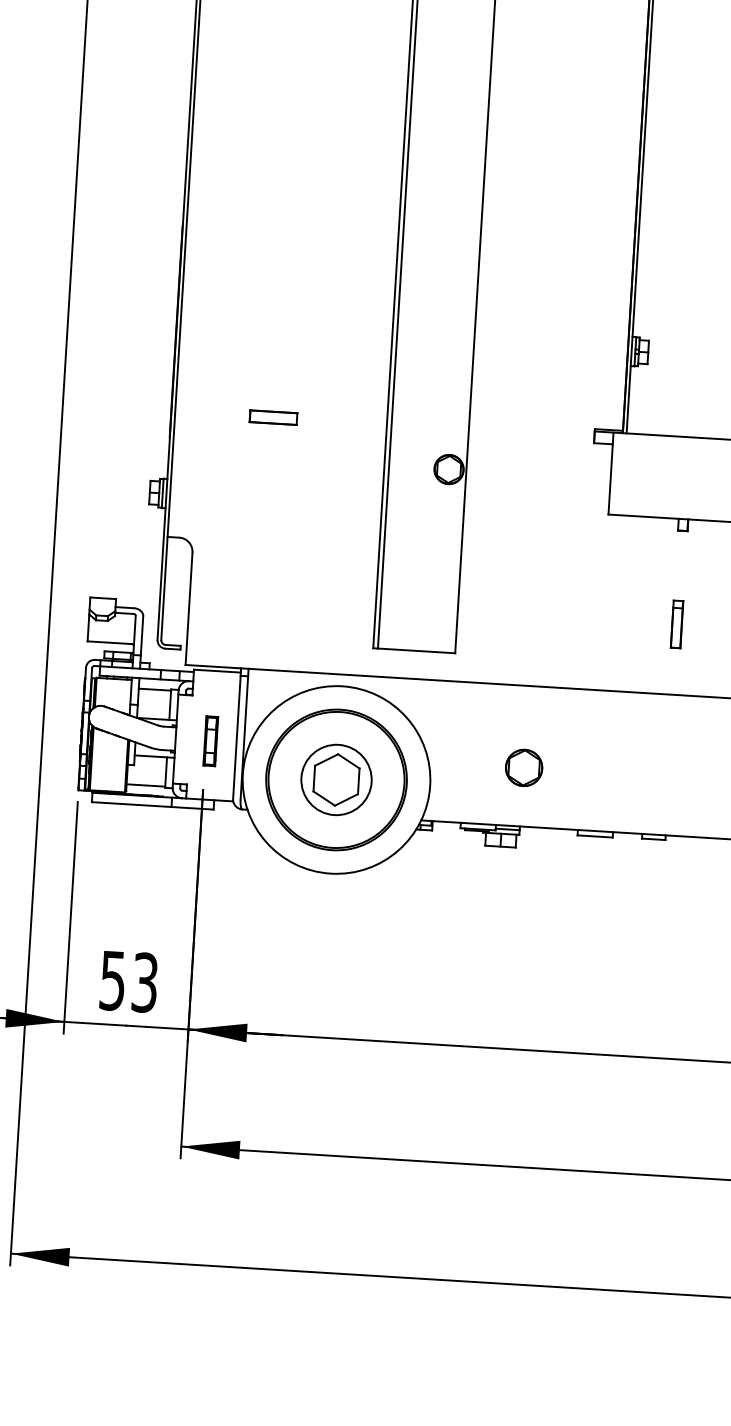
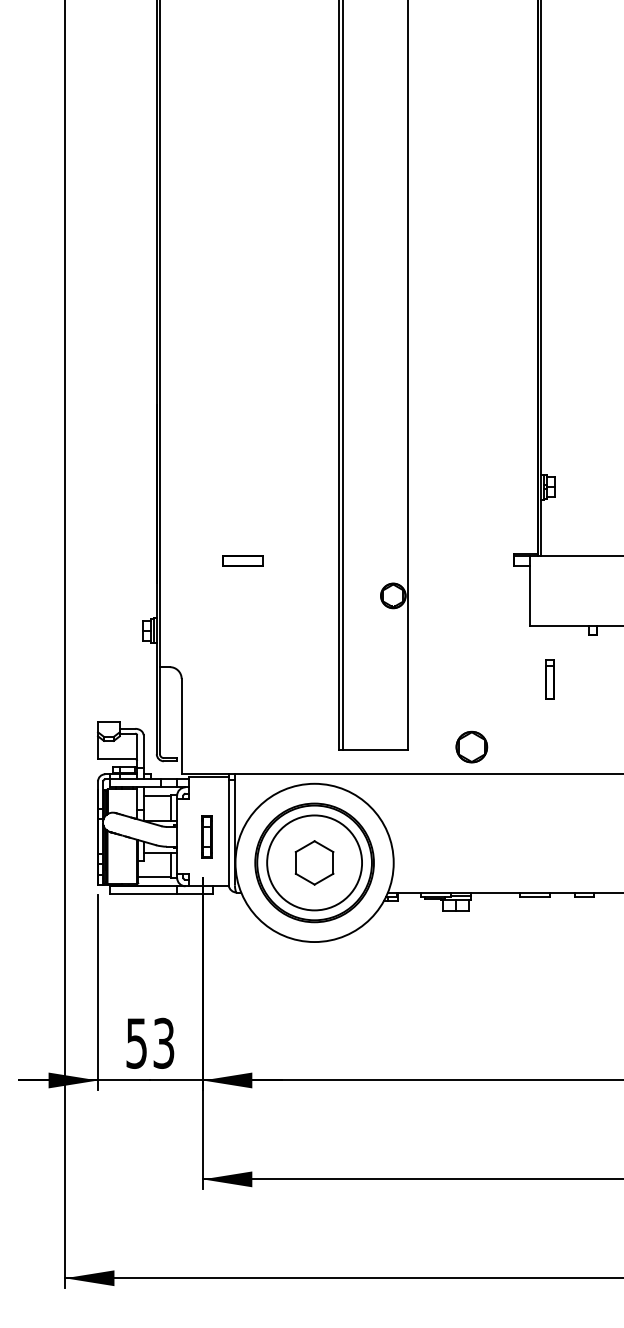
part: (676, 624) -> (549, 679), moved
part: (523, 767) -> (471, 746), moved
circle: (336, 779) -> (314, 862), size x1.6

